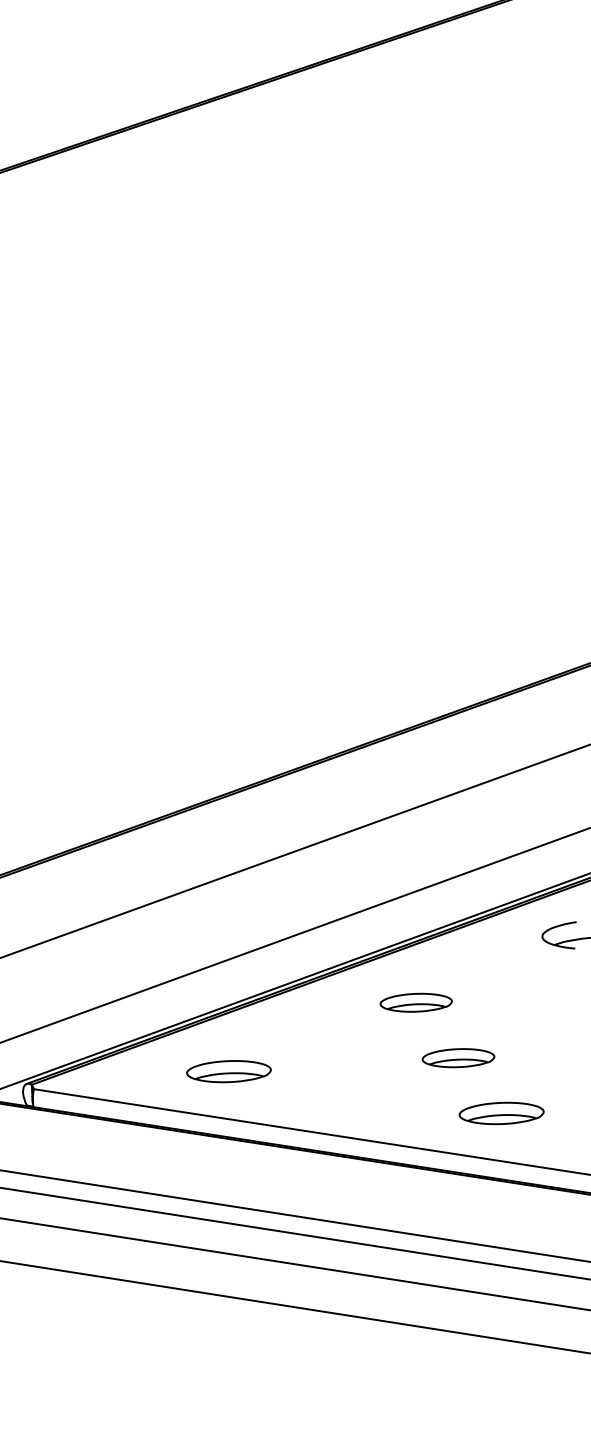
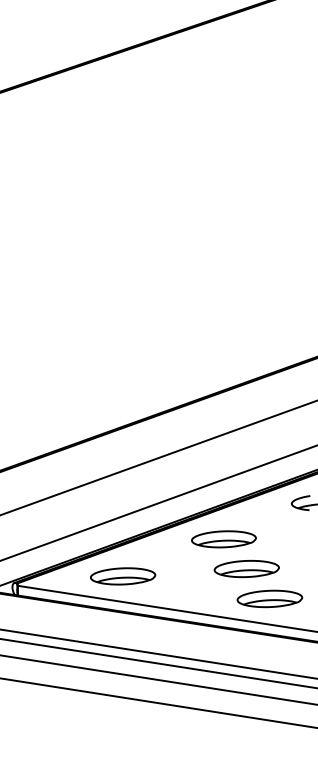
part: (415, 1002) -> (223, 539), size x1.67
part: (458, 1058) -> (246, 569), size x1.67
part: (229, 1071) -> (123, 576), size x1.43
part: (500, 1112) -> (269, 598), size x1.43

